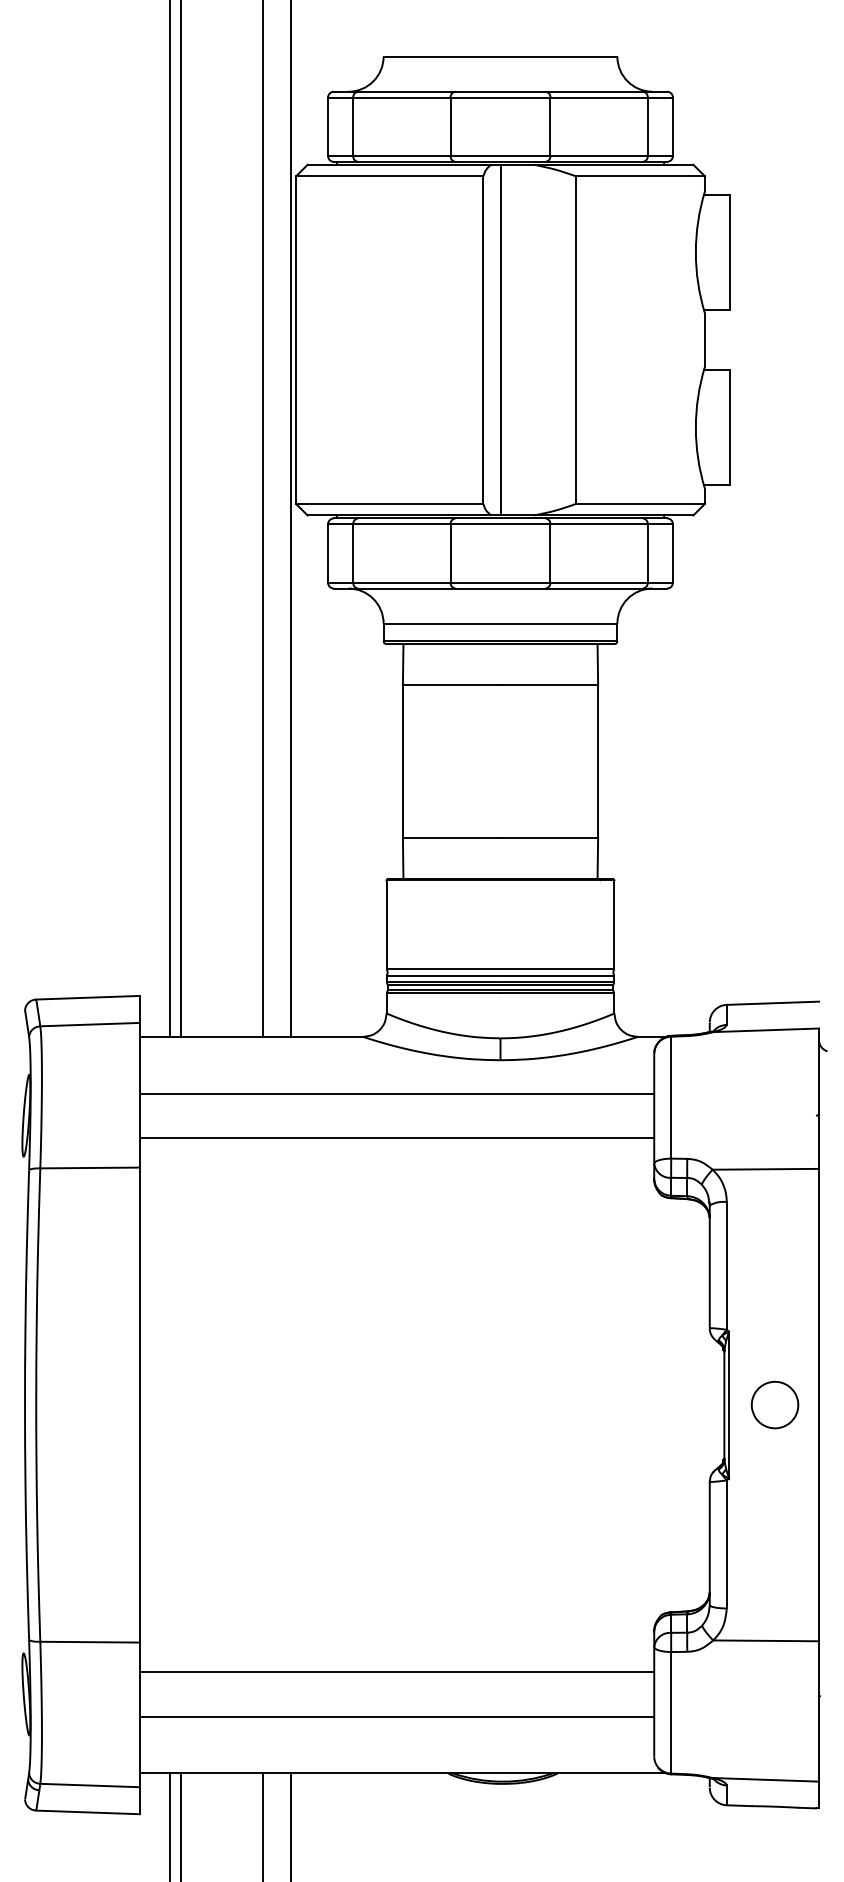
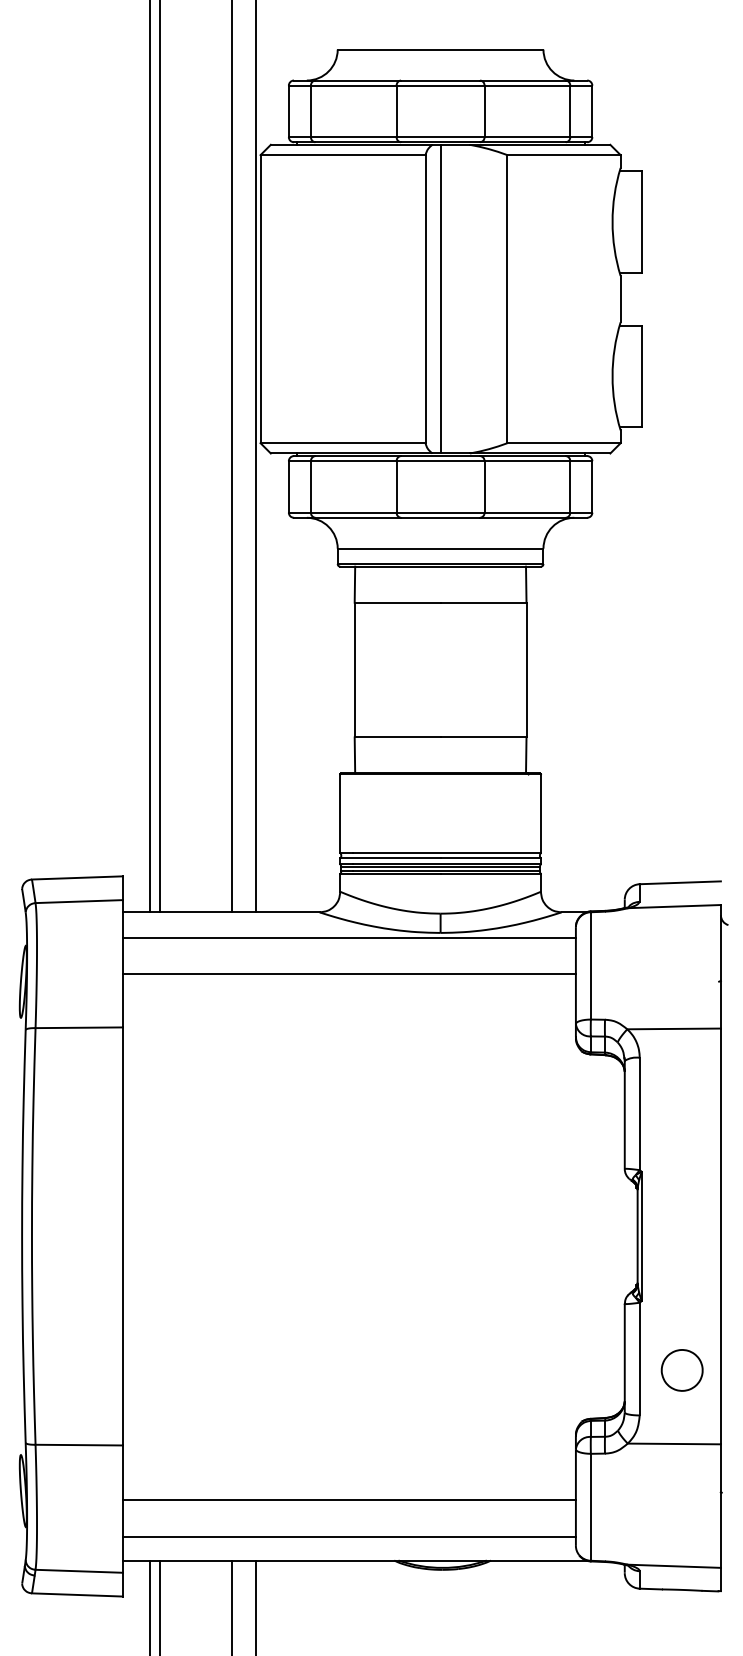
line: (395, 1093) -> (348, 938), moved
line: (395, 1138) -> (348, 974), moved
part: (774, 1405) -> (681, 1370), moved
line: (395, 1672) -> (348, 1499), moved
line: (395, 1716) -> (348, 1536), moved

